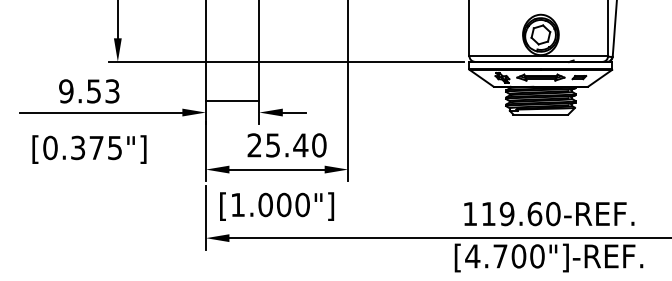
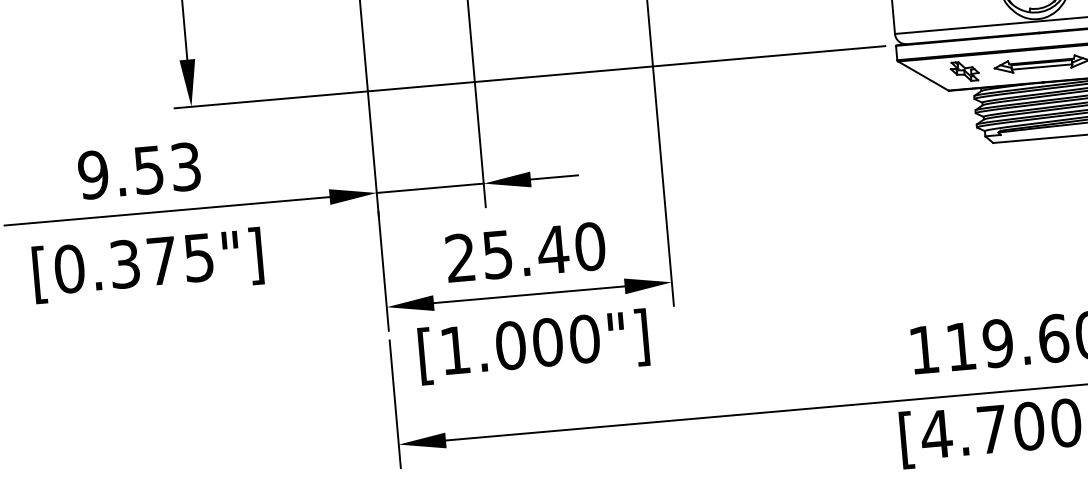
line: (232, 100) -> (430, 188), moved
text: (286, 145) -> (524, 252), moved
text: (89, 149) -> (148, 265), moved
text: (277, 206) -> (534, 346), moved

